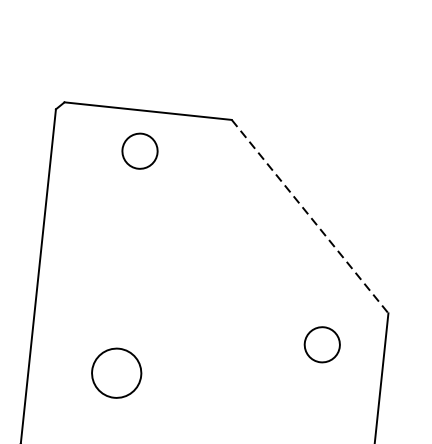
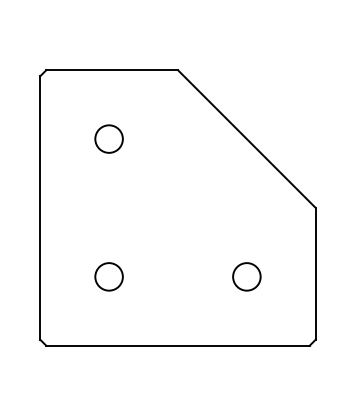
circle: (139, 150) -> (108, 138), moved
line: (310, 217) -> (247, 139), dashed -> solid
circle: (321, 344) -> (246, 276), moved
circle: (115, 372) -> (108, 276), size x0.71

